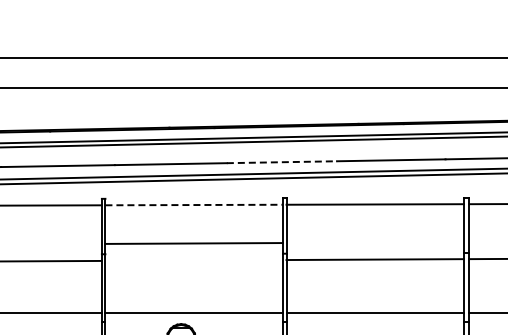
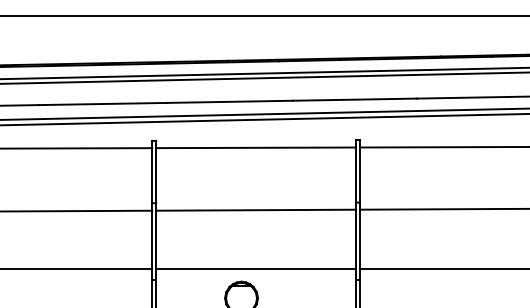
line: (282, 162) -> (355, 99), dashed -> solid
line: (194, 205) -> (256, 148), dashed -> solid
line: (193, 243) -> (255, 210), moved

